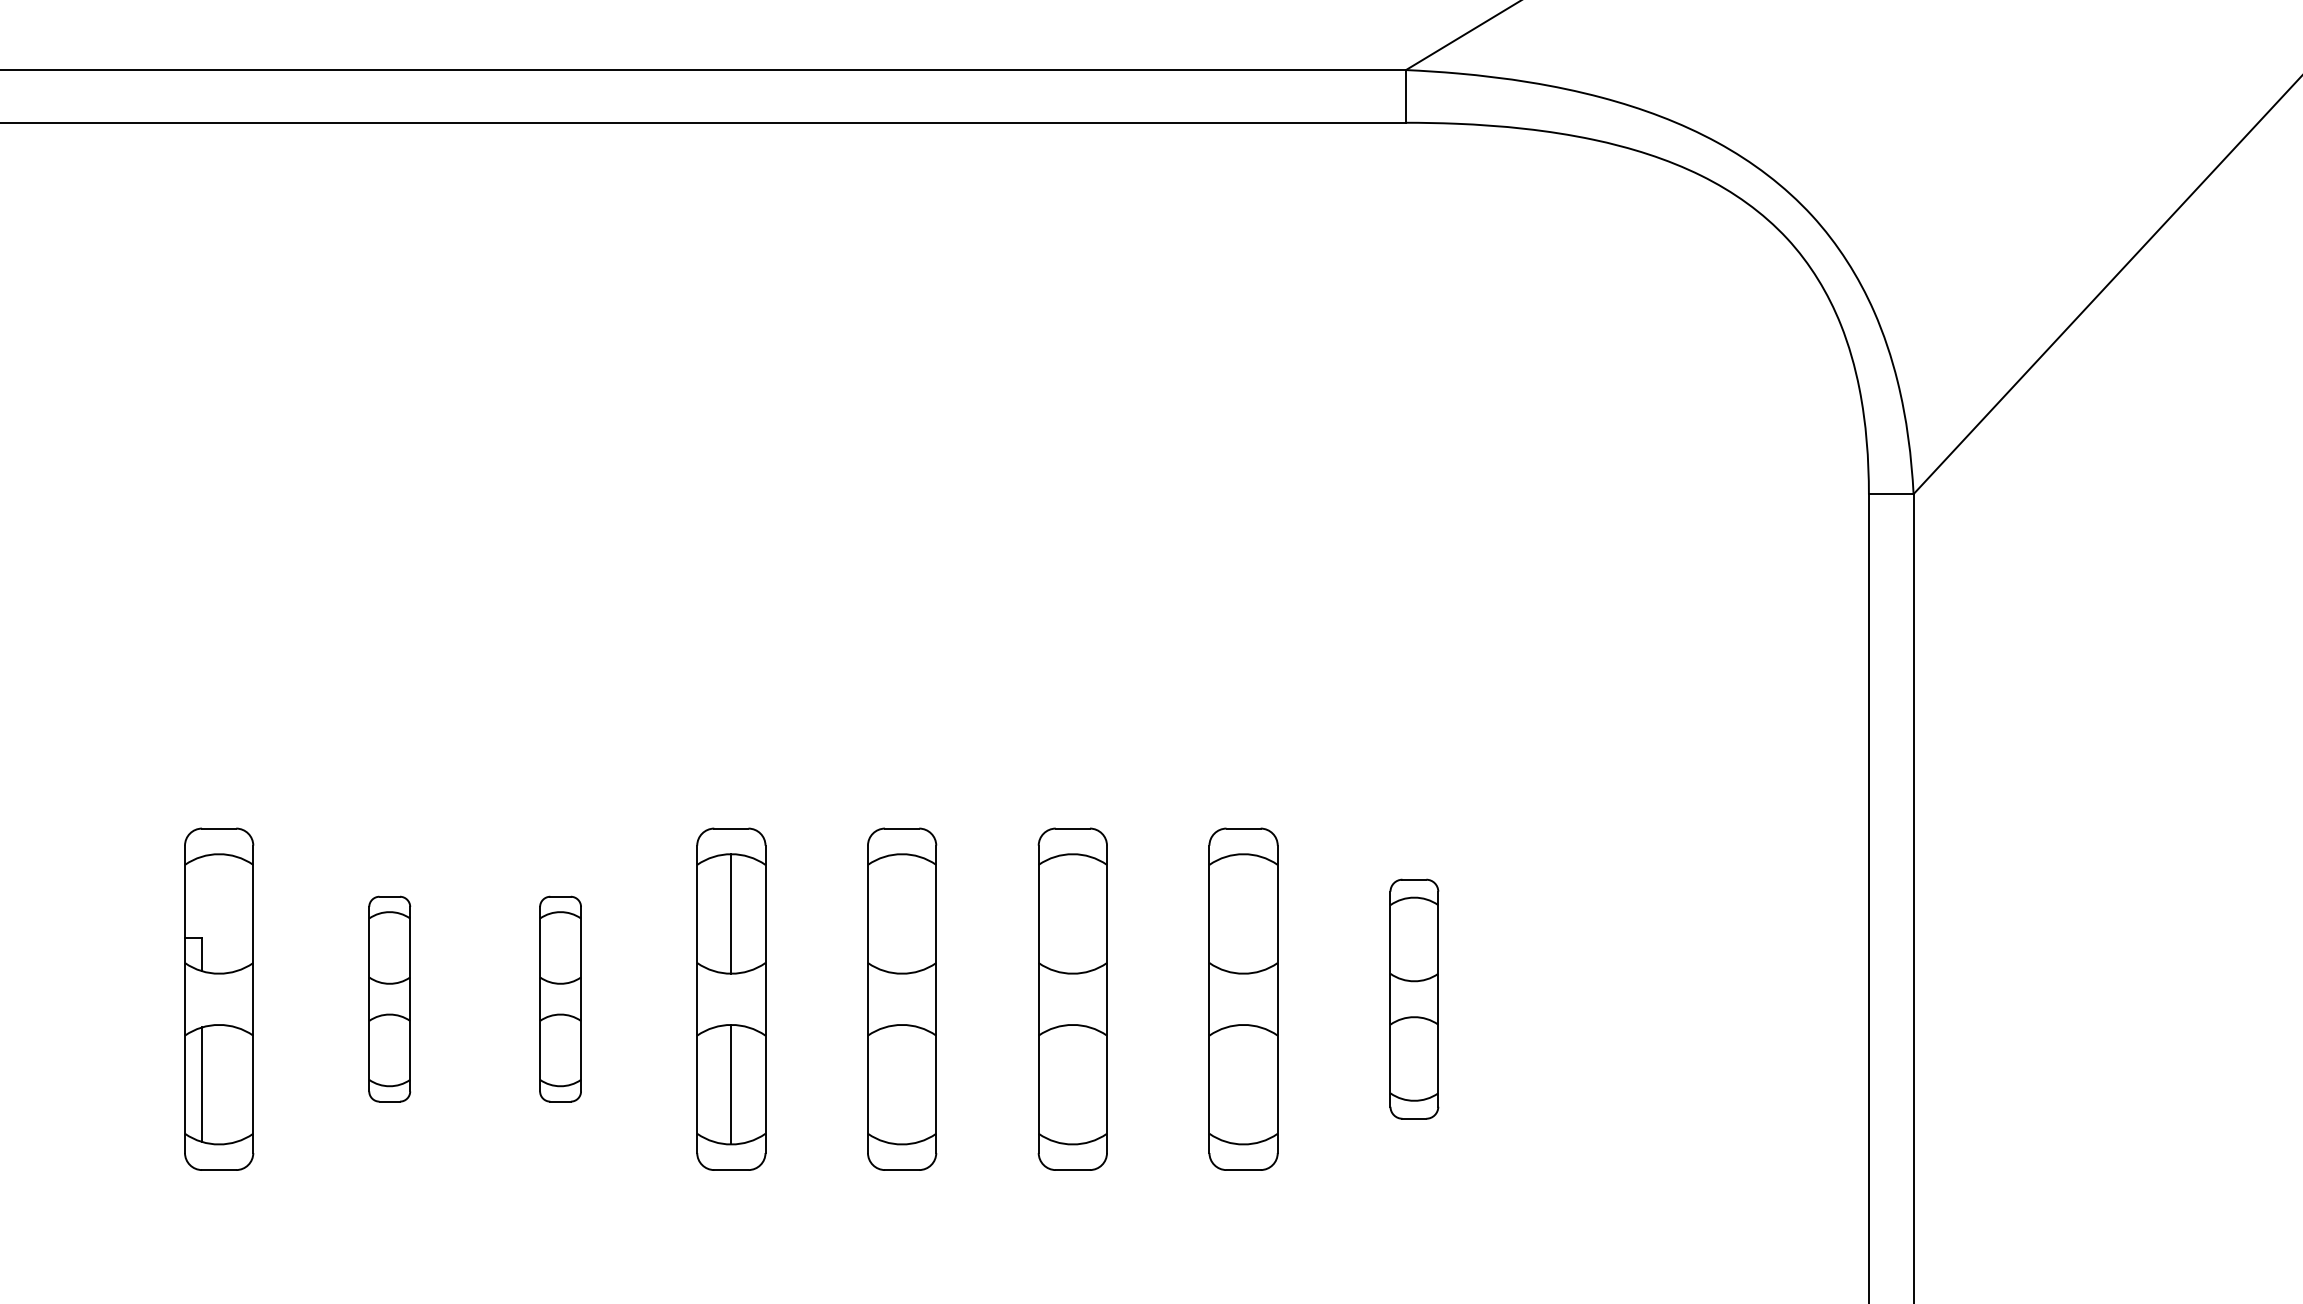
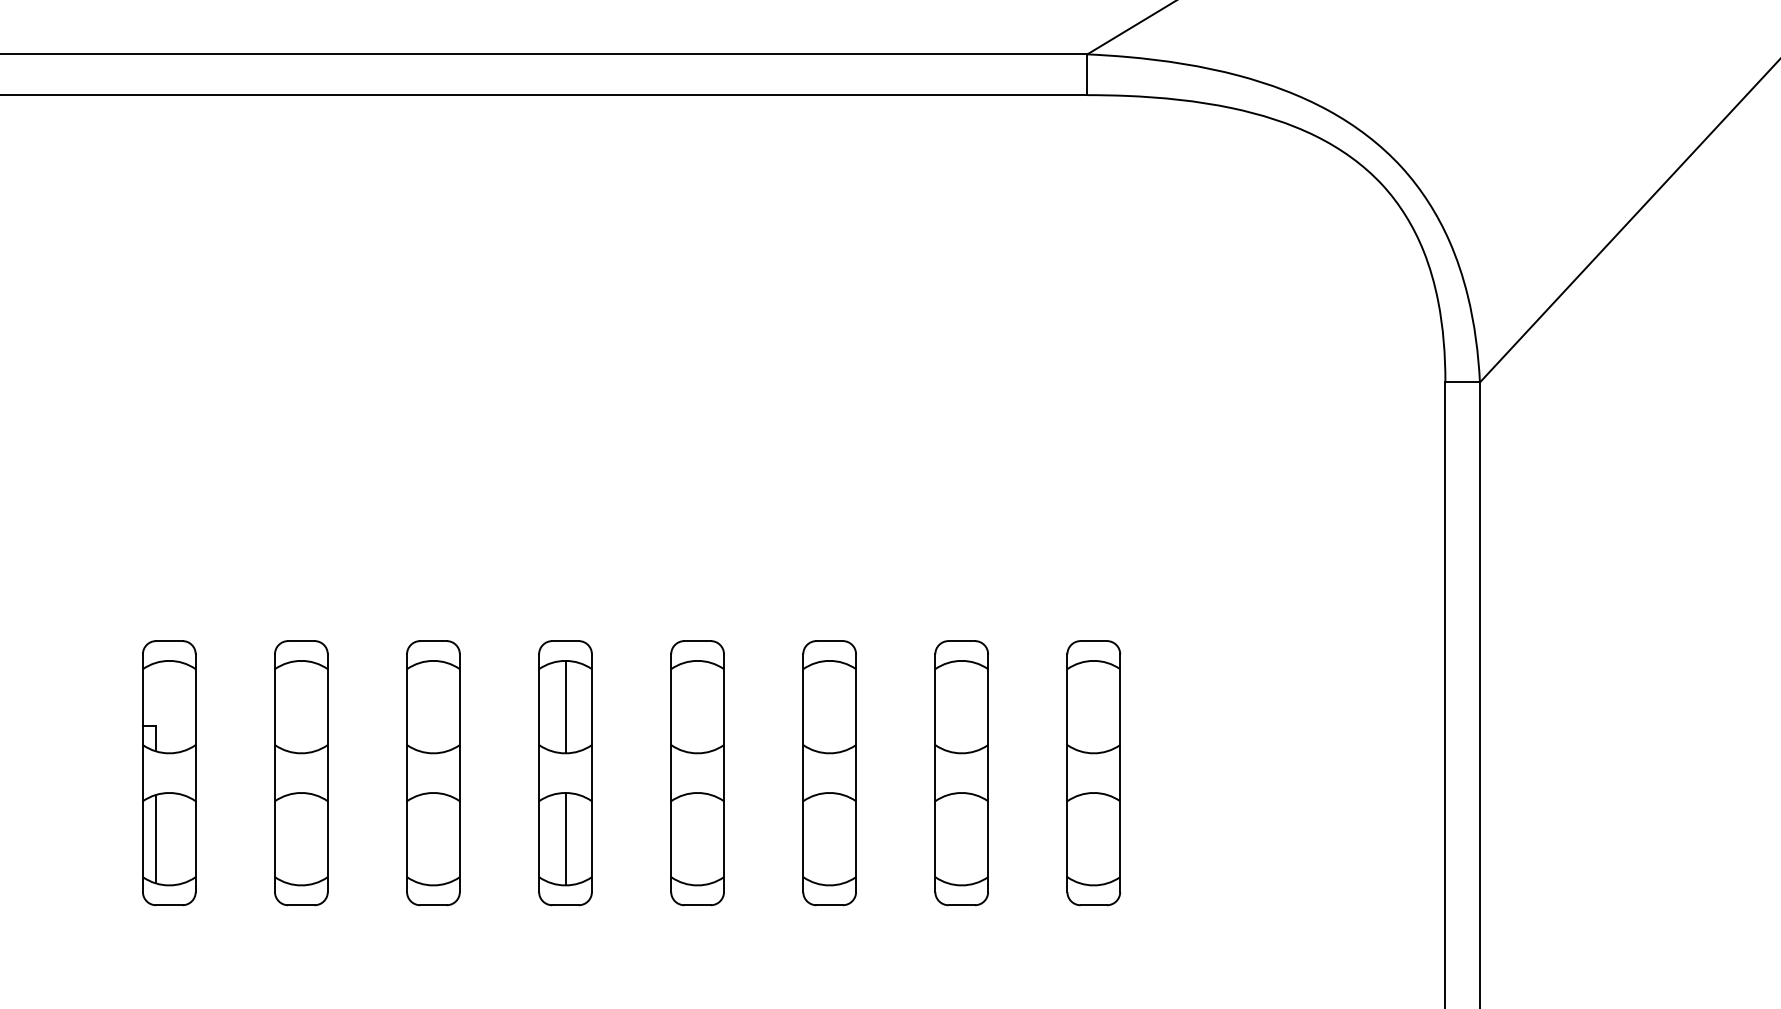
part: (389, 998) -> (301, 772), size x1.67
part: (560, 998) -> (433, 772), size x1.67
part: (1414, 998) -> (1093, 772), size x1.43

